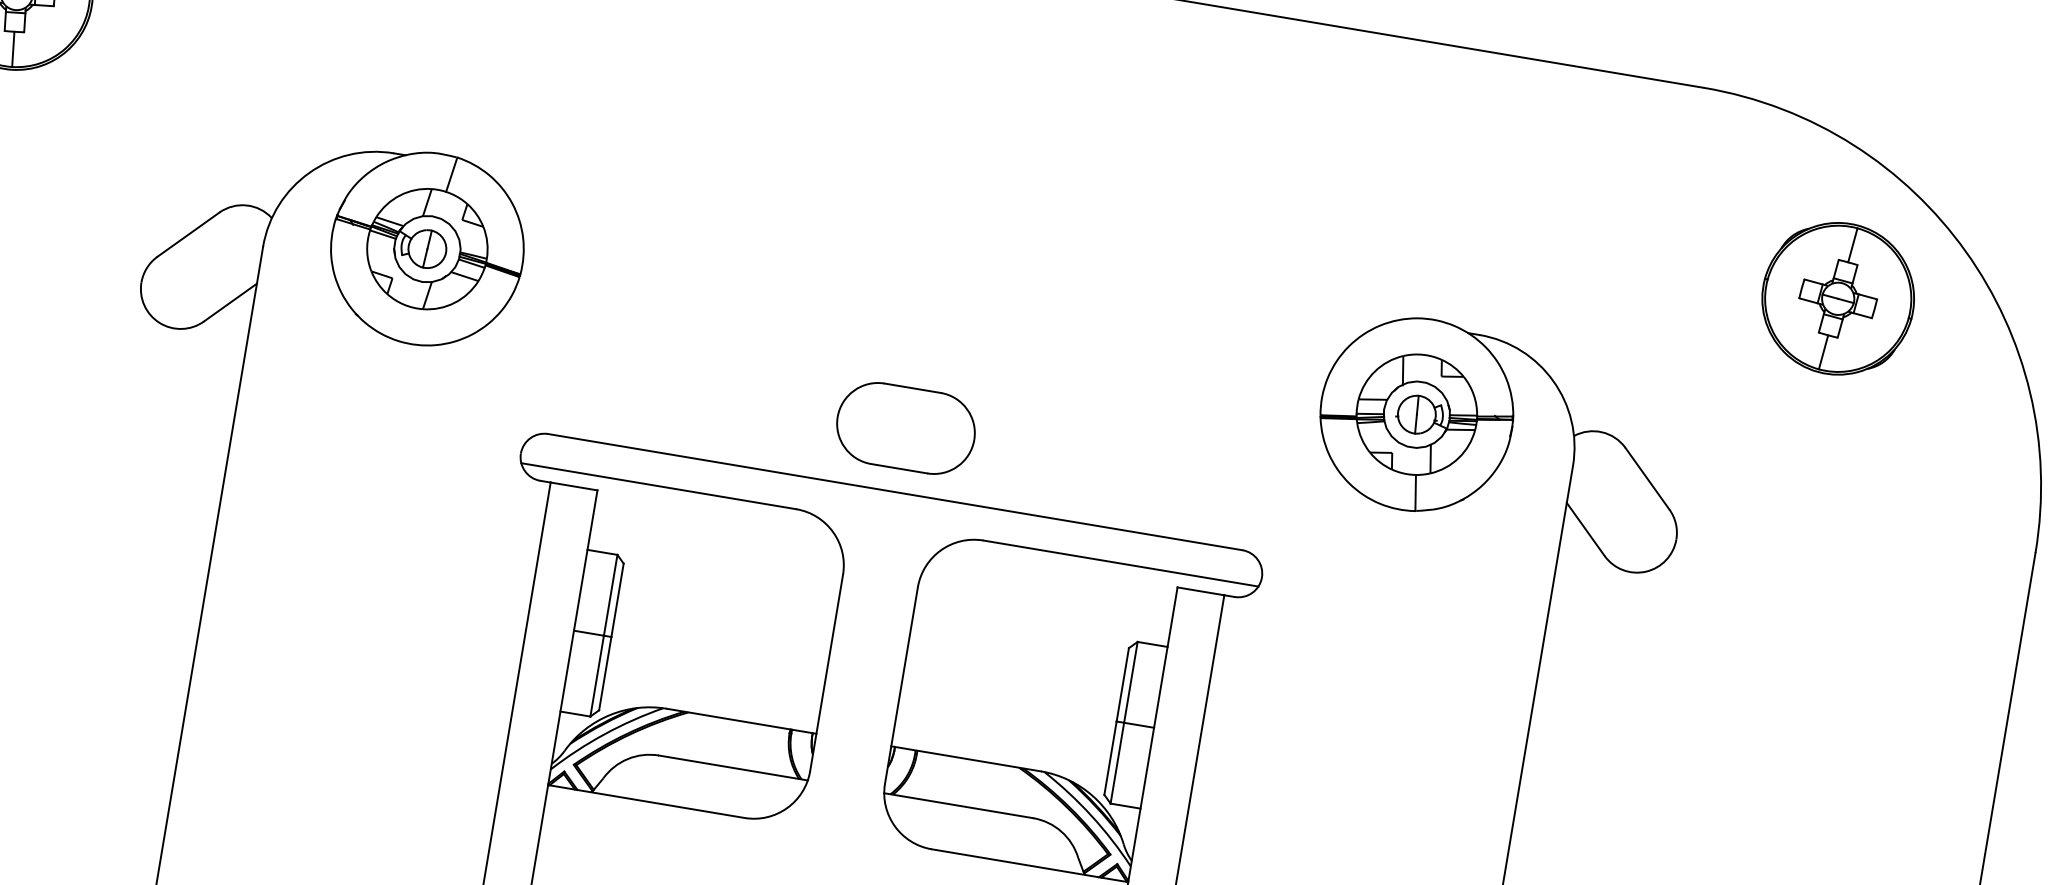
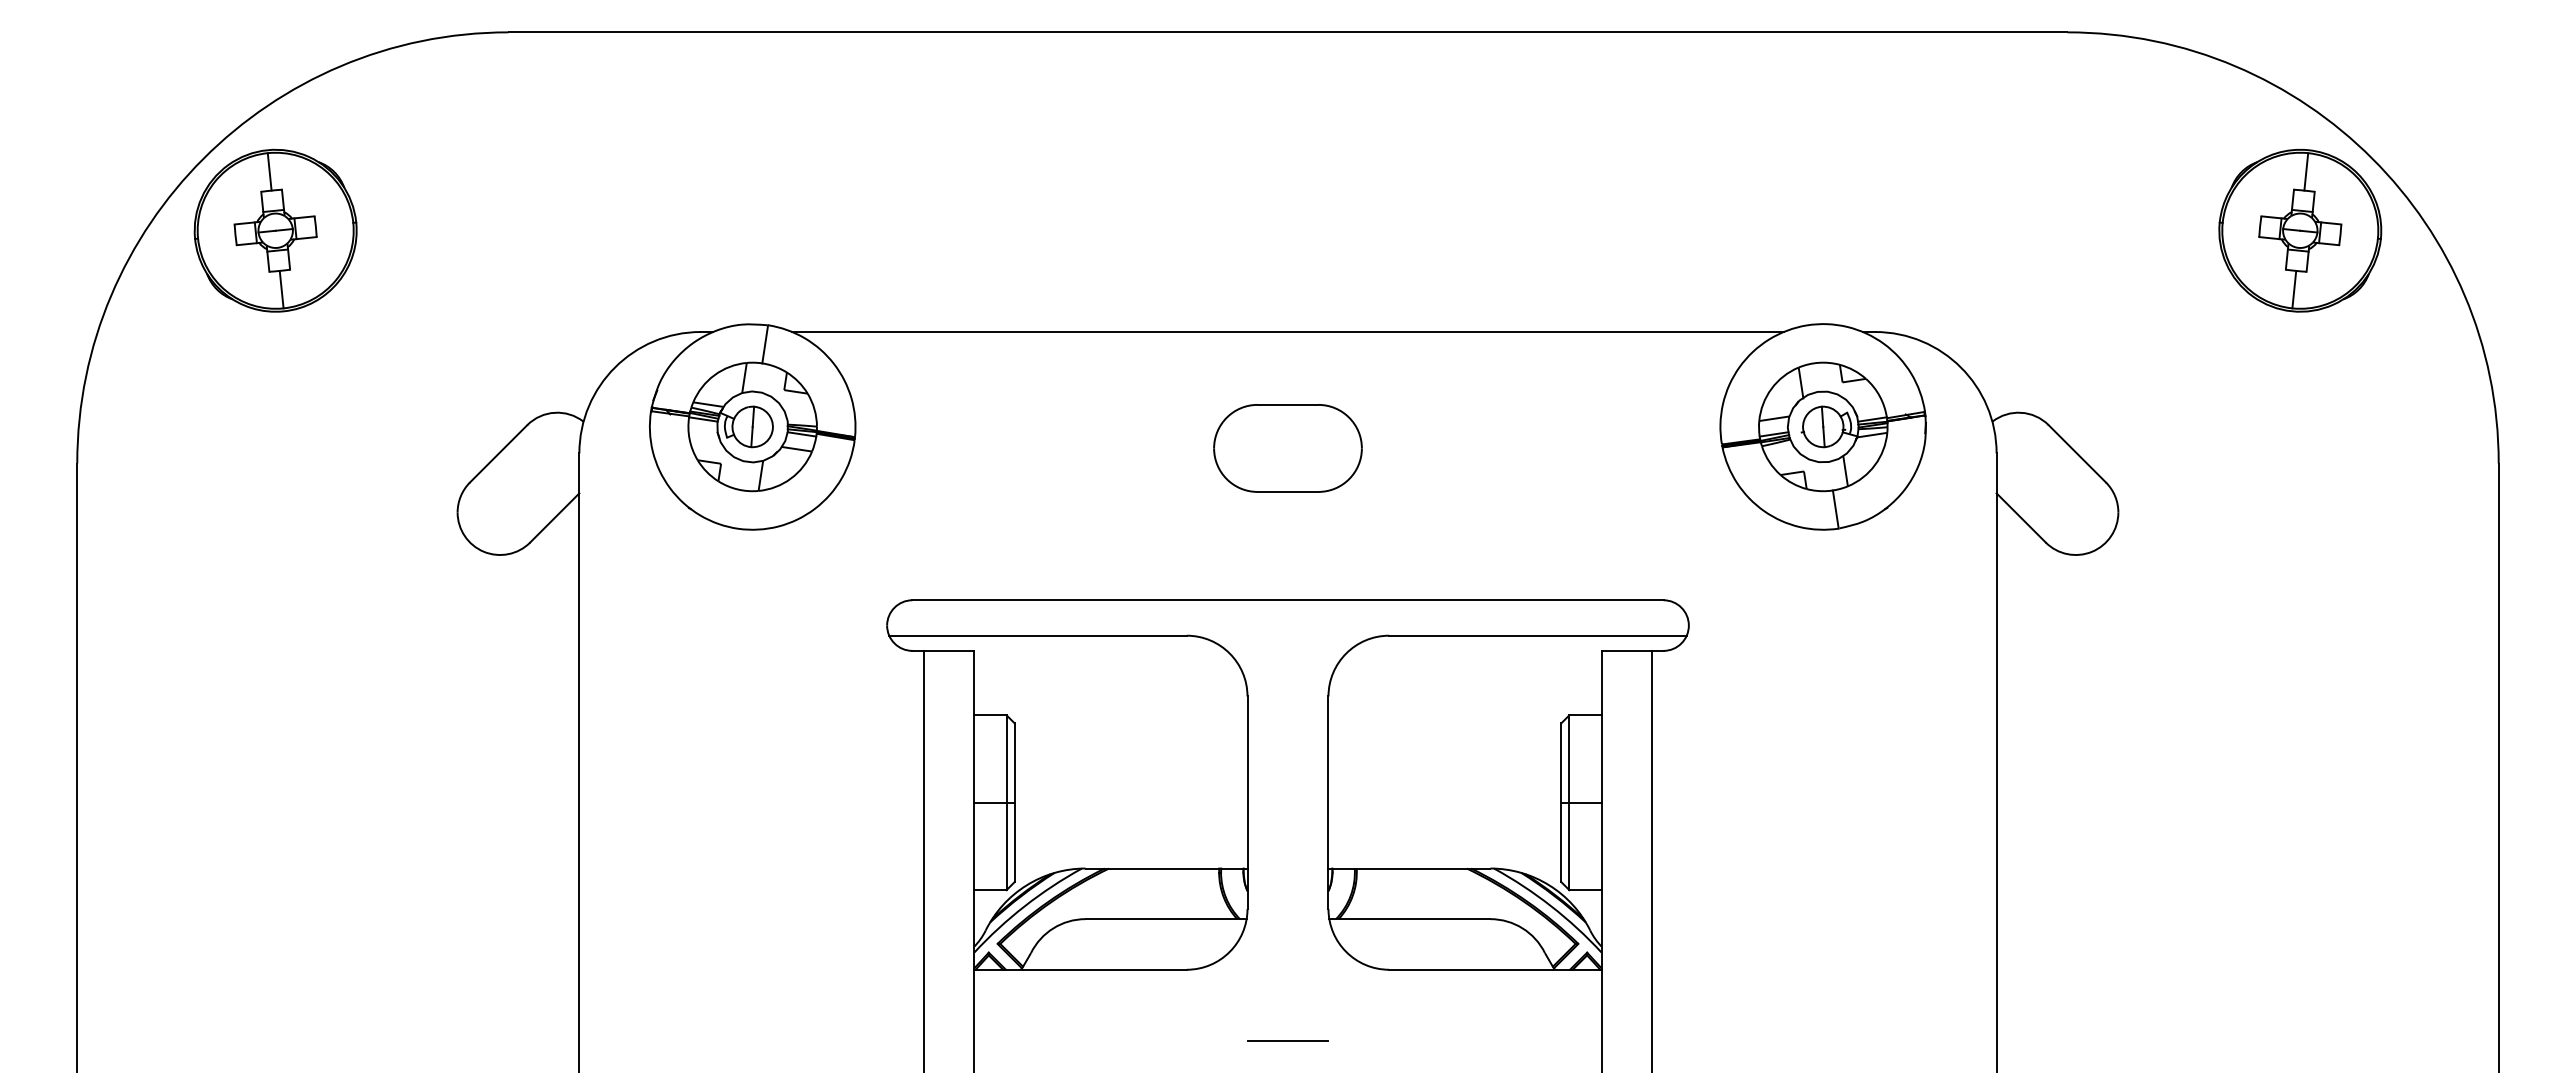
line: (936, 244) -> (1287, 332), added
part: (1838, 298) -> (2300, 230), moved
part: (905, 428) -> (1287, 448), moved

